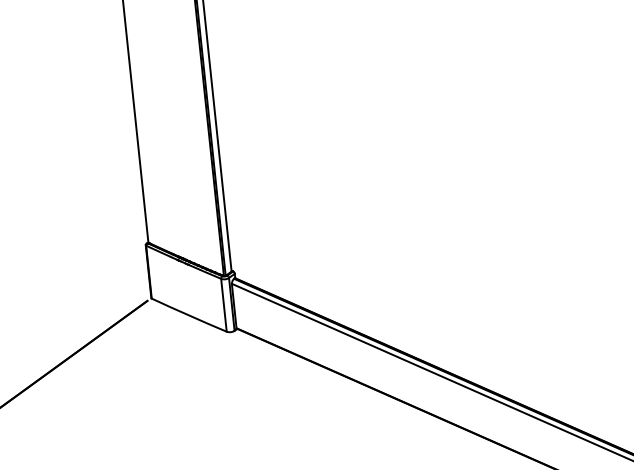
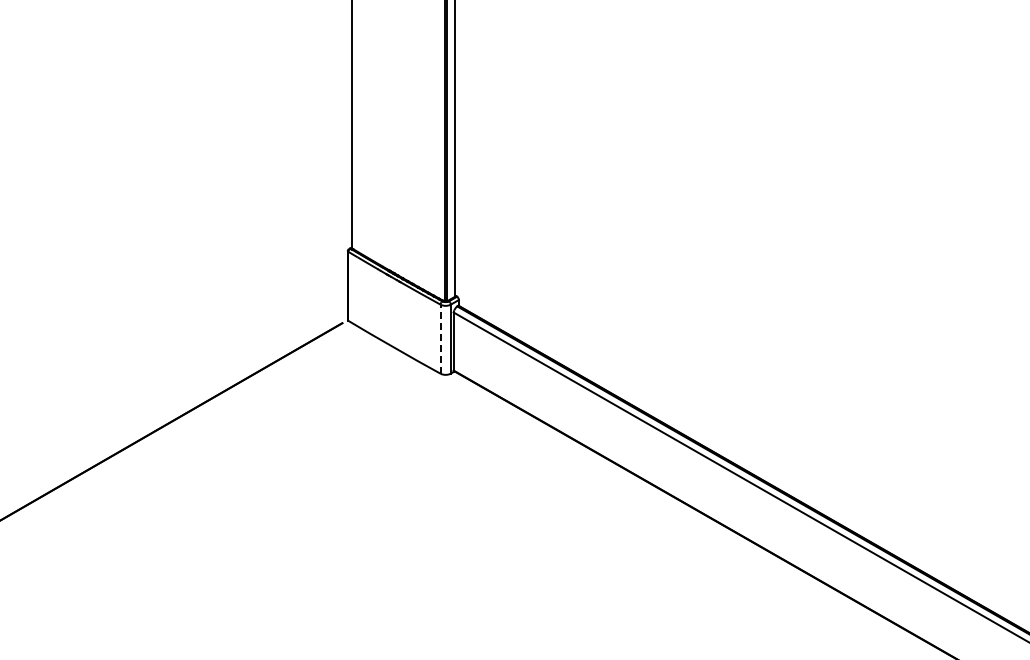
line: (223, 305) -> (440, 339), solid -> dashed

